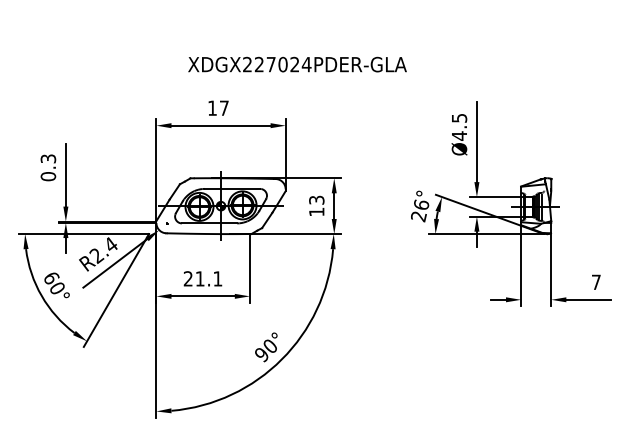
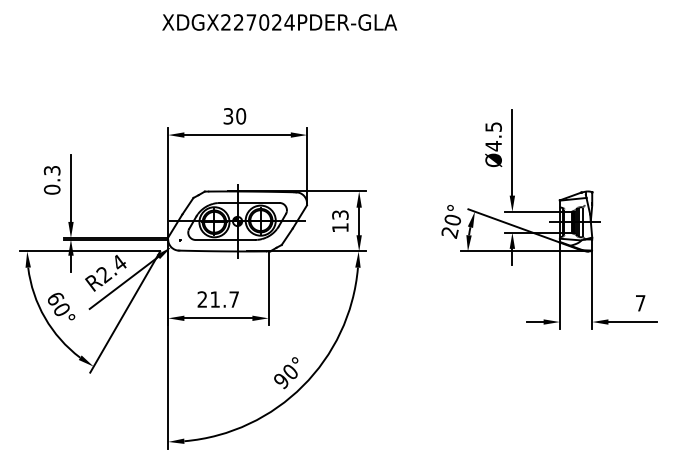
text: (297, 64) -> (279, 22), moved
text: (218, 108) -> (234, 116), 17 -> 30
text: (421, 204) -> (452, 219), 26° -> 20°
text: (217, 278) -> (233, 299), 21.1 -> 21.7

